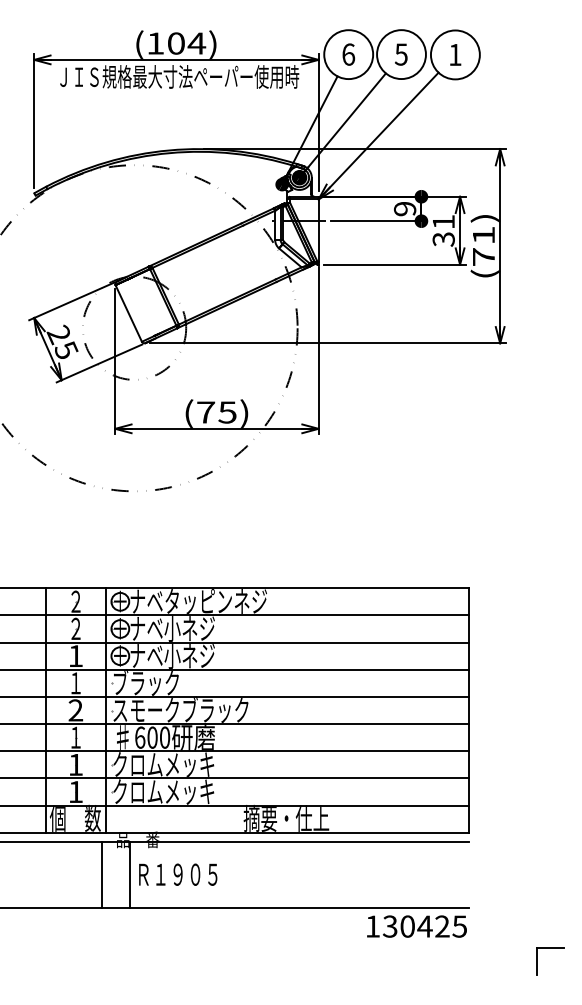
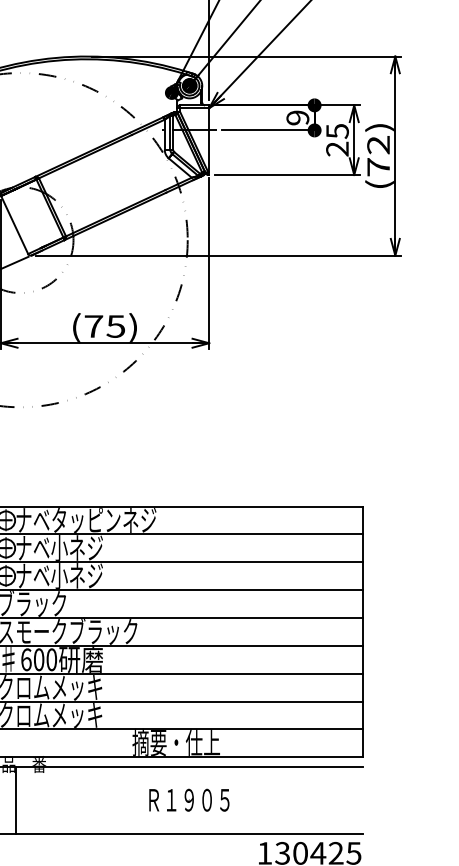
text: (443, 230) -> (337, 139), 31 -> 25
text: (483, 235) -> (378, 145), (71) -> (72)
part: (178, 874) -> (189, 800), moved

